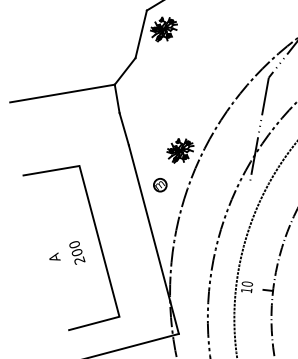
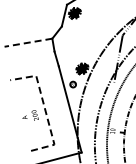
line: (60, 93) -> (27, 42), solid -> dashed
line: (99, 239) -> (45, 109), solid -> dashed

